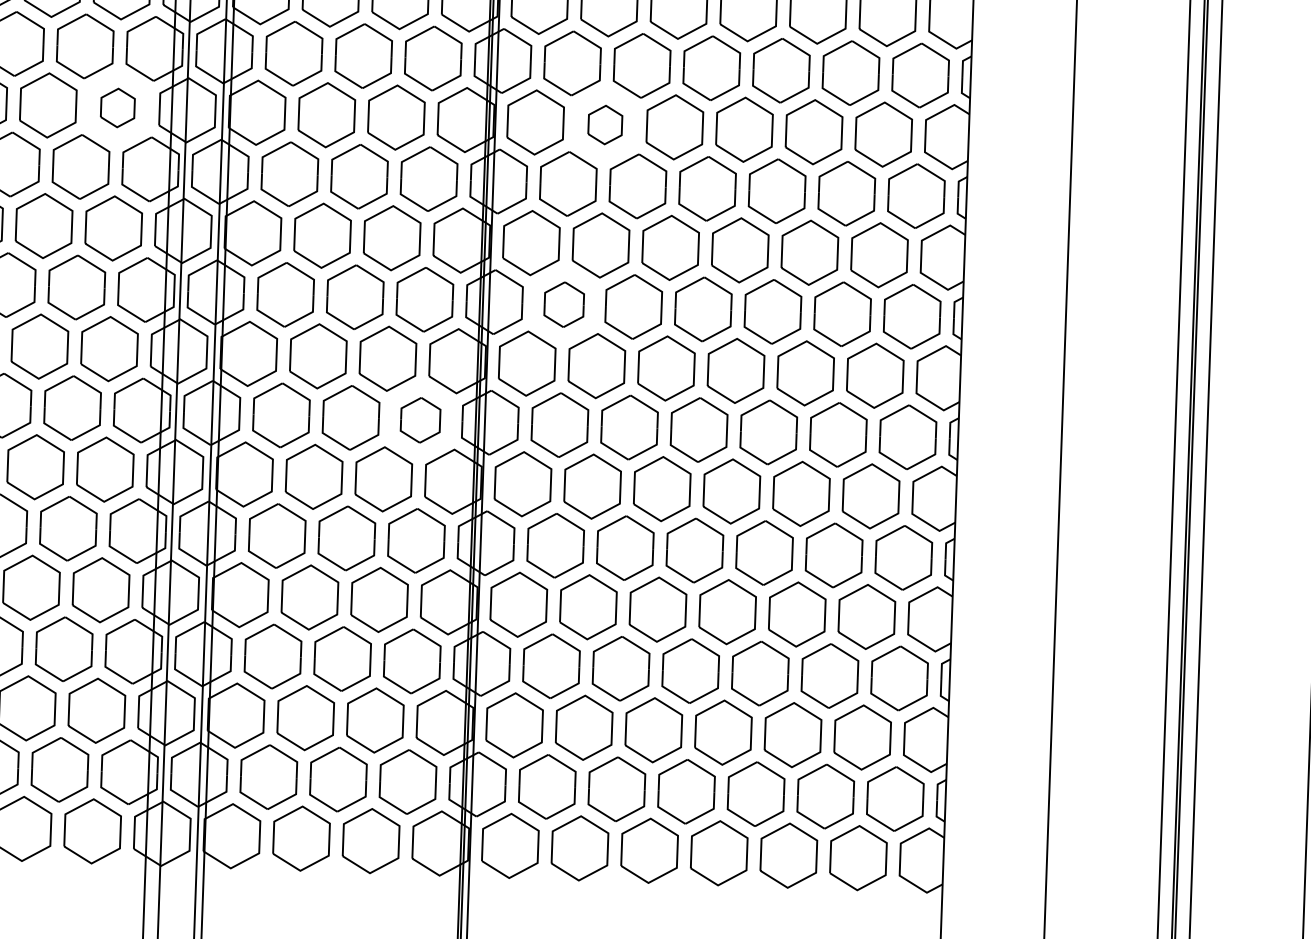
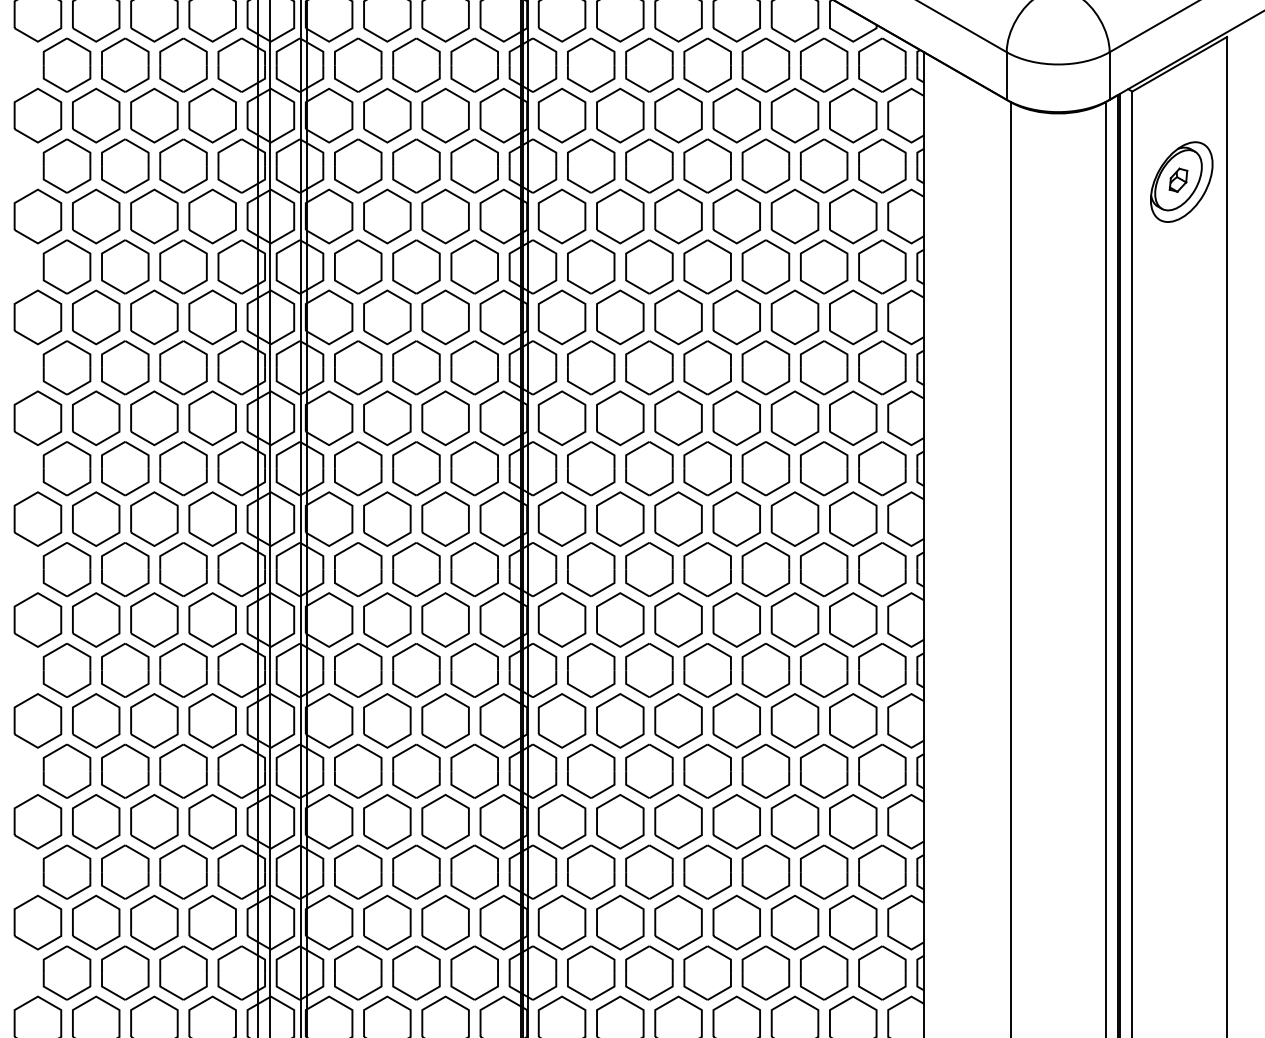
part: (117, 108) -> (212, 418), size x1.67
part: (605, 125) -> (620, 418), size x1.67
part: (564, 304) -> (591, 569), size x1.43
part: (420, 420) -> (474, 670), size x1.43

